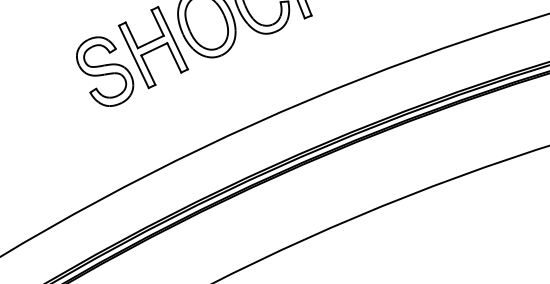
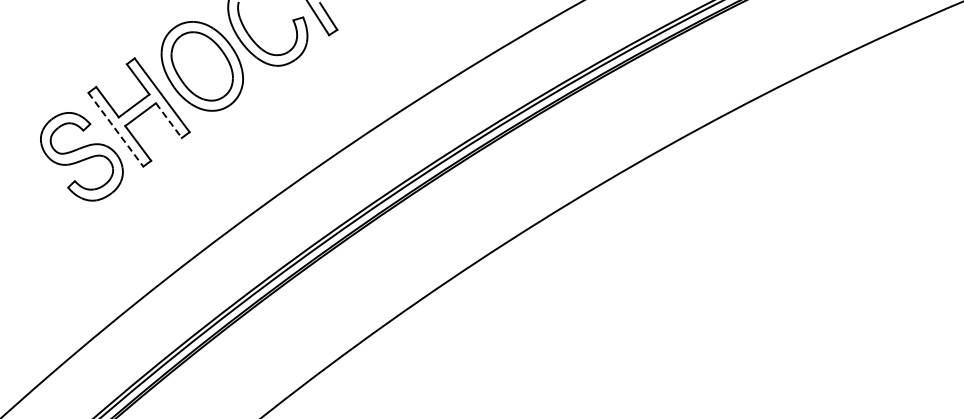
line: (133, 56) -> (115, 129), solid -> dashed
line: (174, 57) -> (168, 120), solid -> dashed

